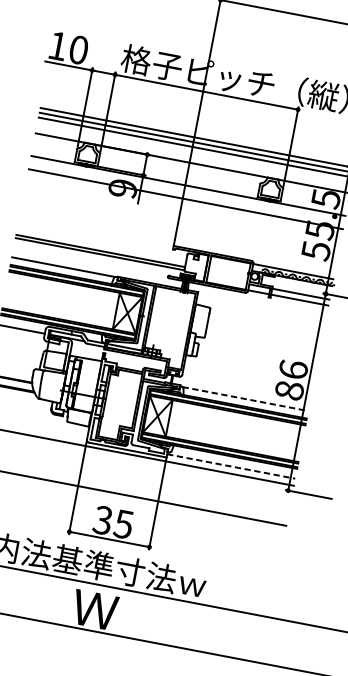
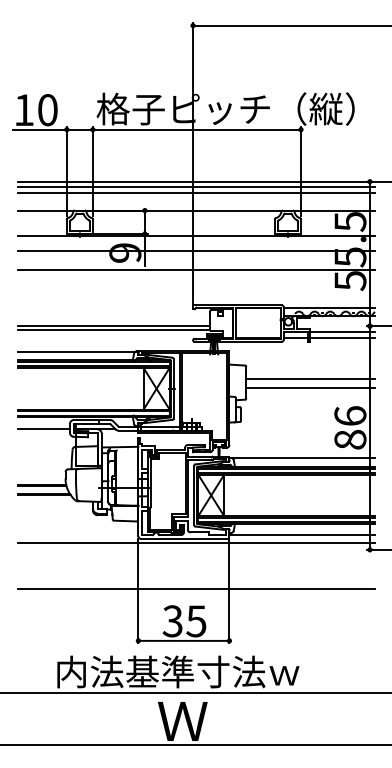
line: (182, 215) -> (196, 270), added
line: (264, 330) -> (310, 378), added
line: (263, 337) -> (310, 387), added
line: (246, 399) -> (304, 458), dashed -> solid
line: (231, 466) -> (302, 535), dashed -> solid

